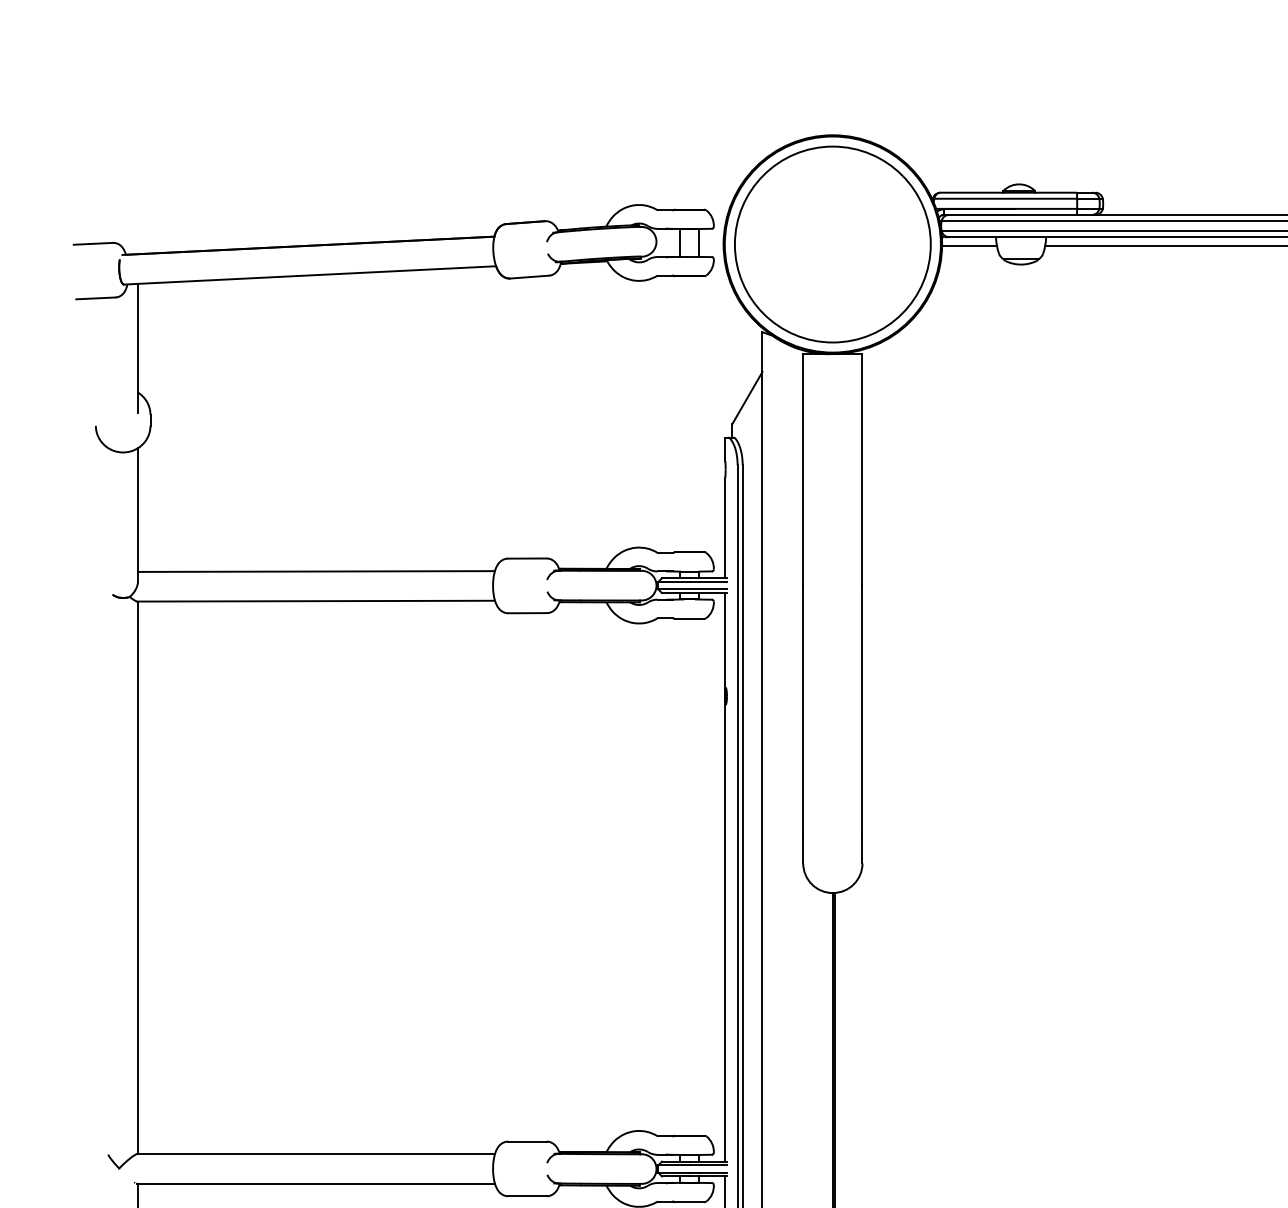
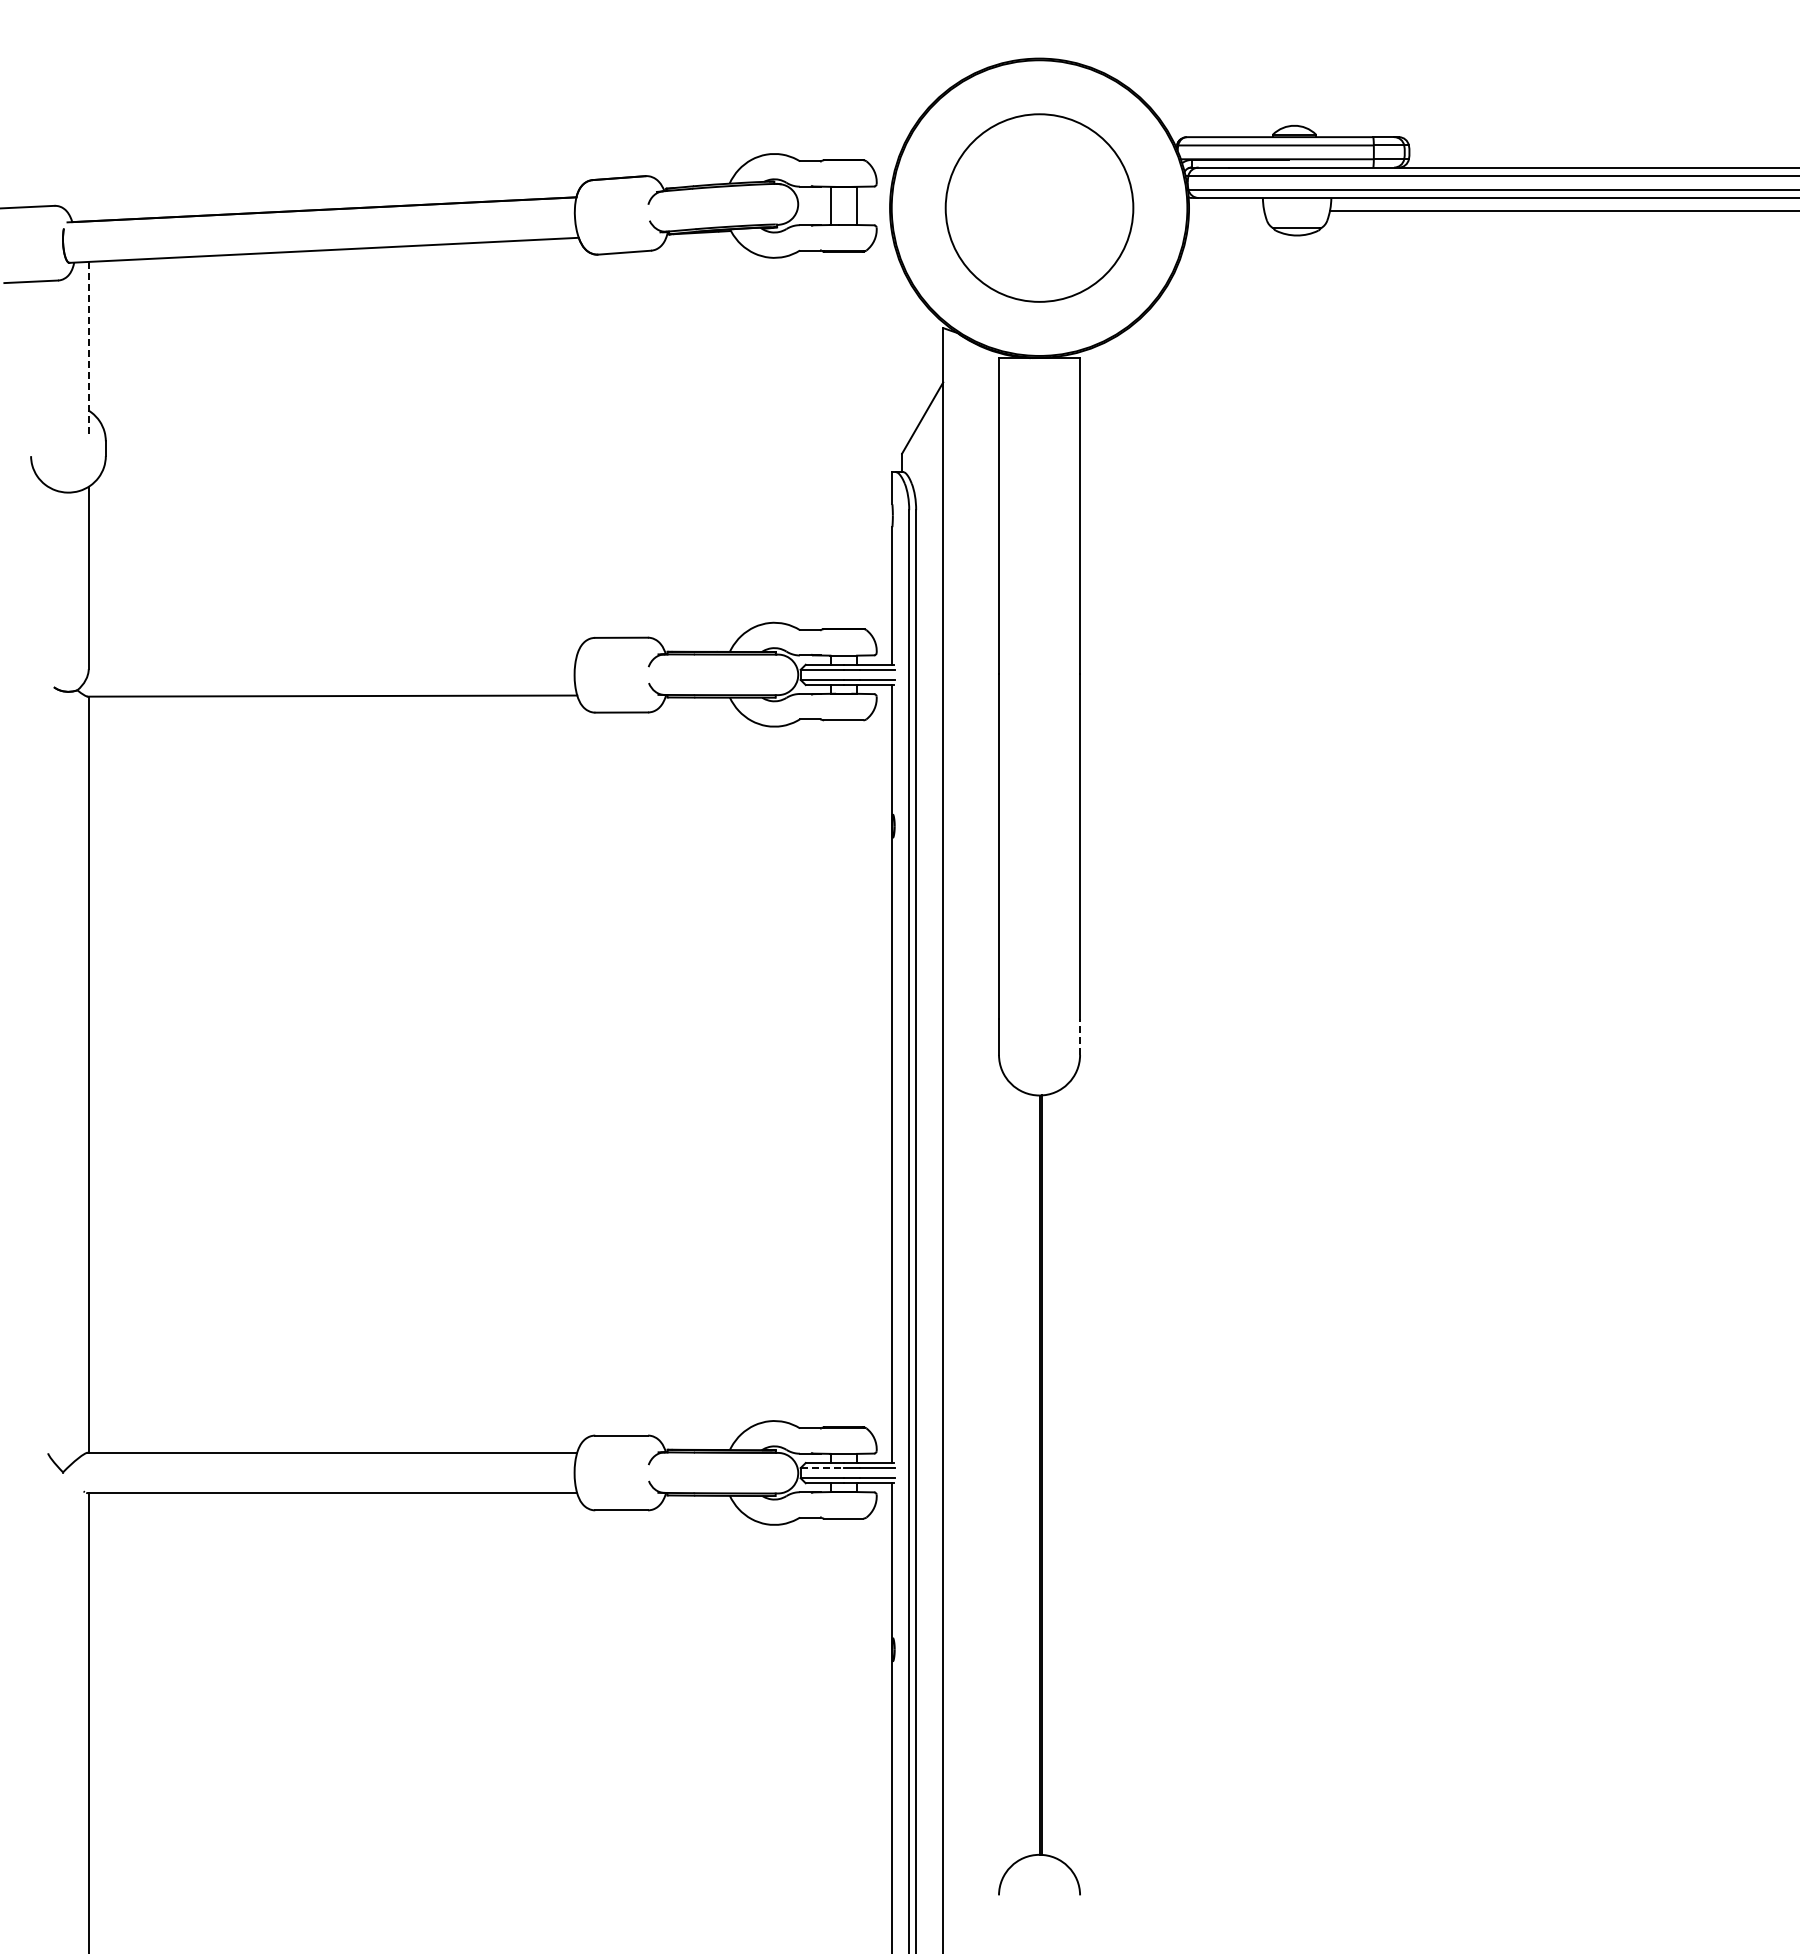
circle: (832, 244) -> (1039, 207), size x0.7
line: (969, 246) -> (1226, 210), removed
line: (137, 348) -> (88, 350), solid -> dashed
line: (316, 571) -> (332, 655), removed
line: (862, 850) -> (1080, 1037), solid -> dashed
line: (674, 1165) -> (822, 1468), solid -> dashed

